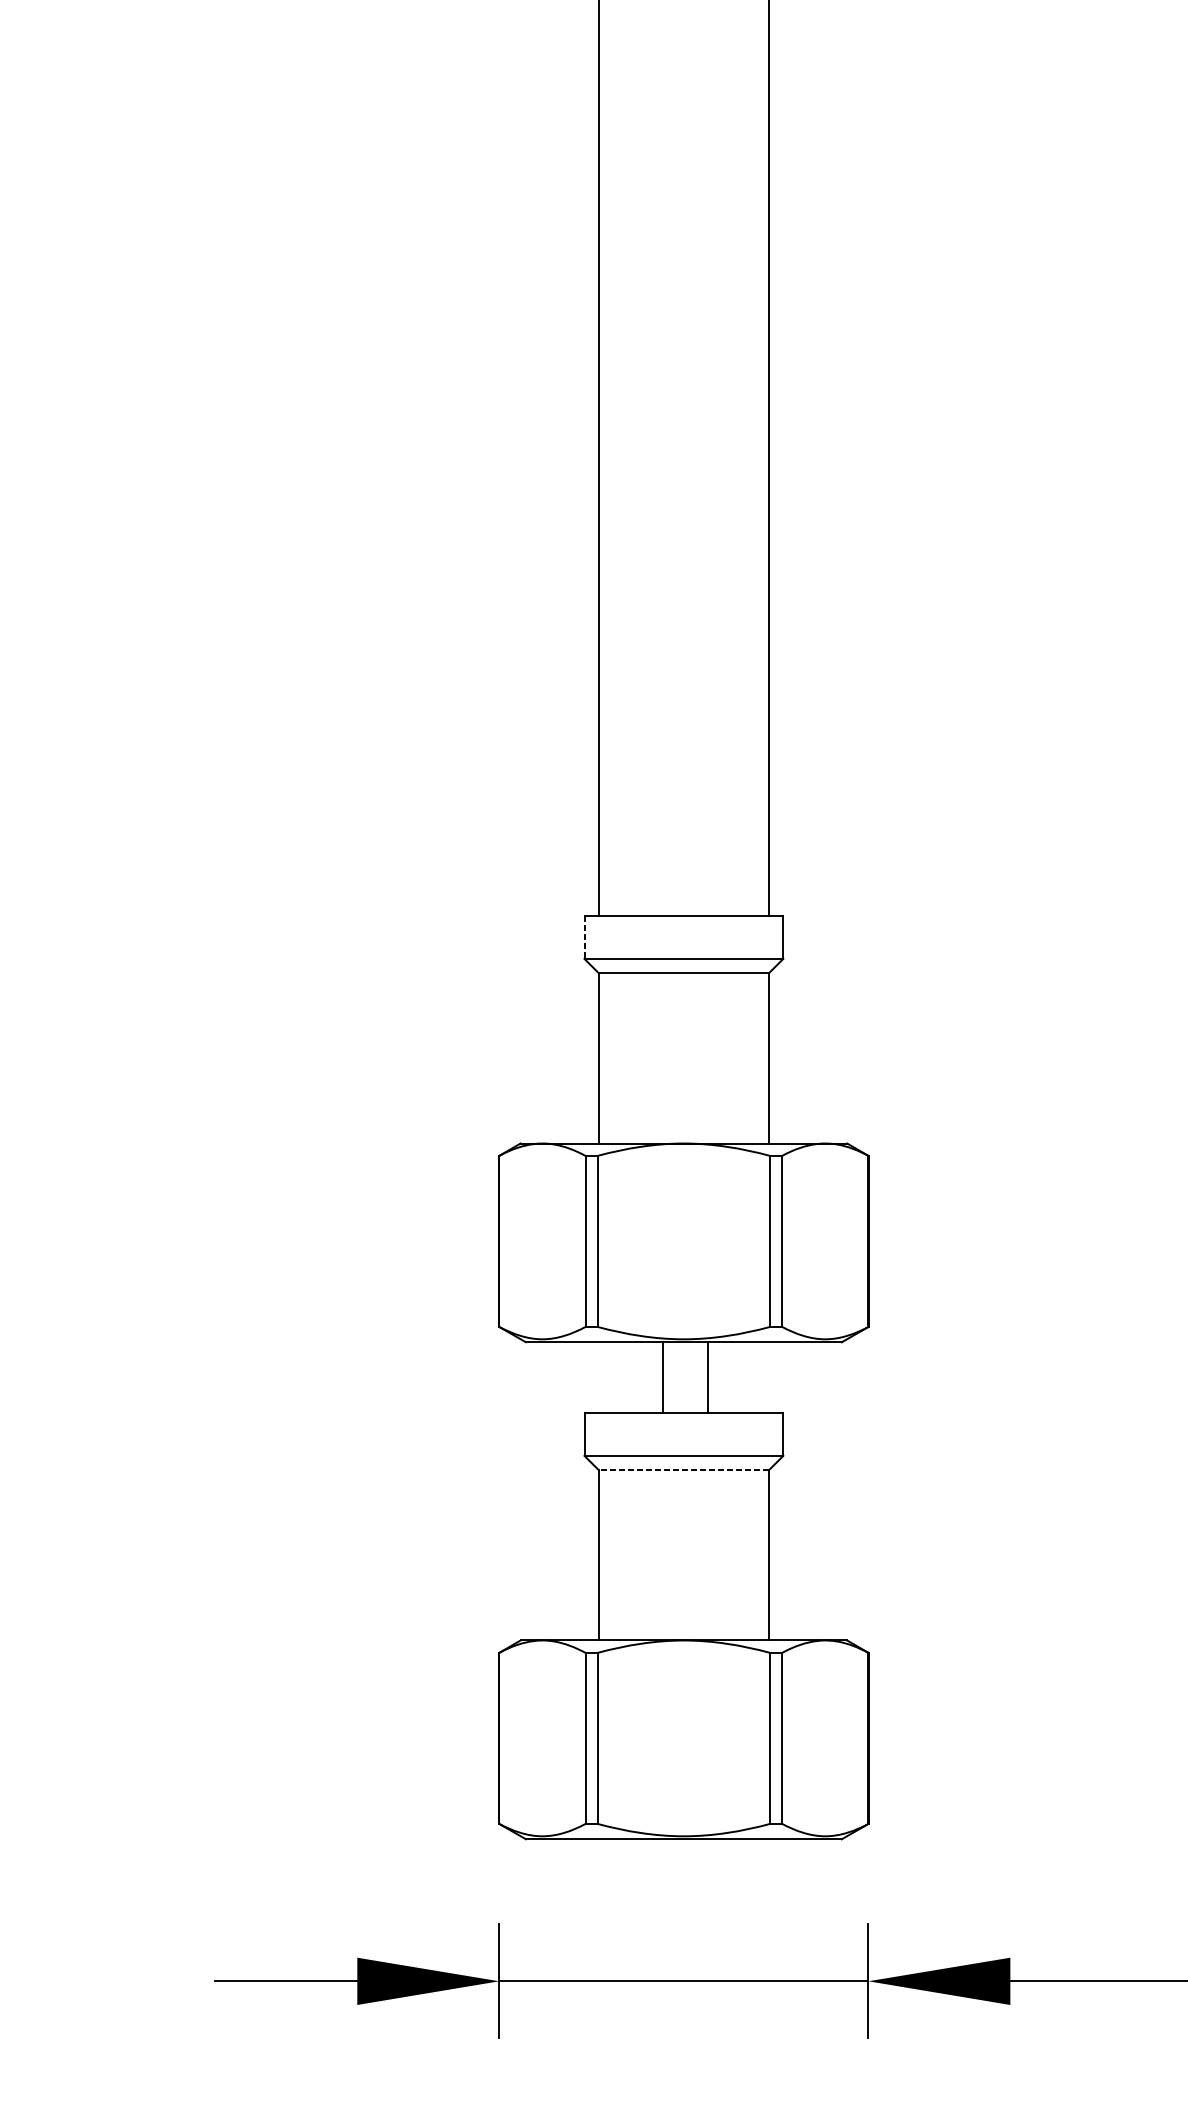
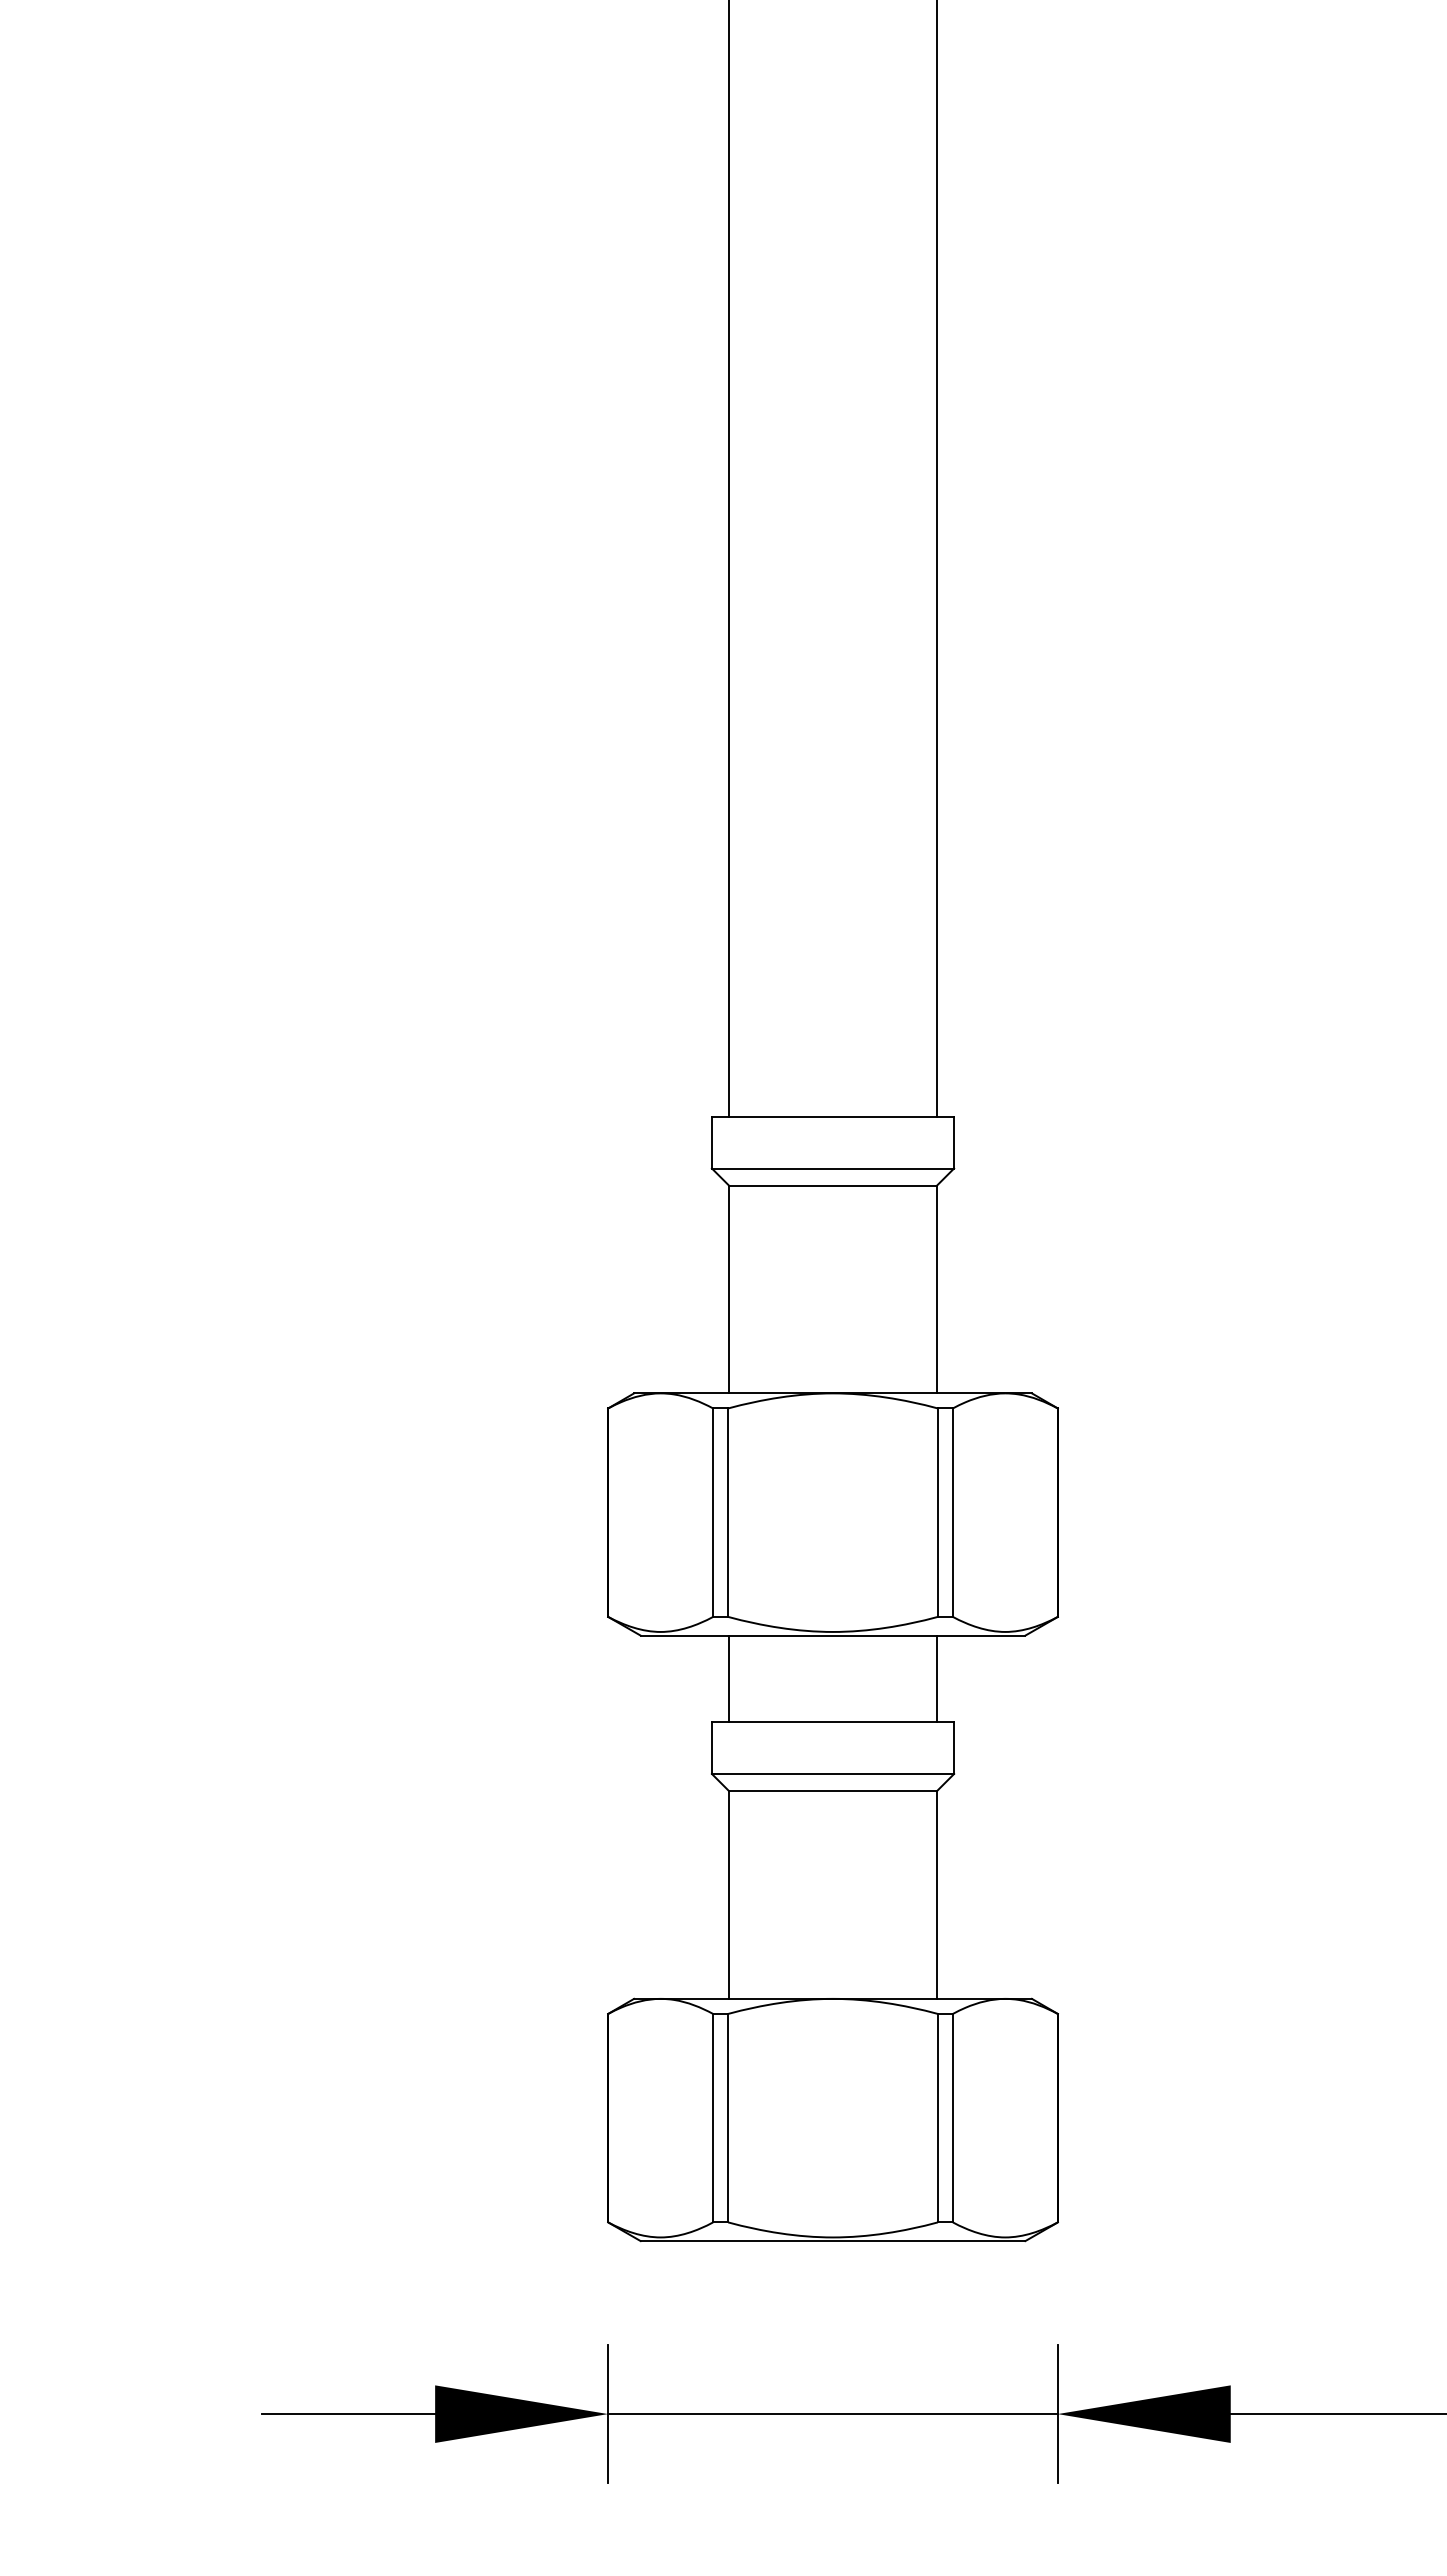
line: (584, 937) -> (711, 1142), dashed -> solid
line: (662, 1377) -> (729, 1678), moved
line: (707, 1377) -> (936, 1678), moved
line: (684, 1470) -> (833, 1791), dashed -> solid

